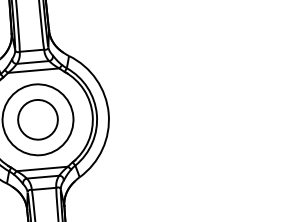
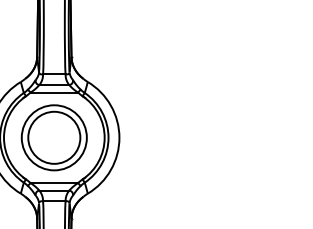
circle: (38, 119) -> (54, 137), size x1.43

